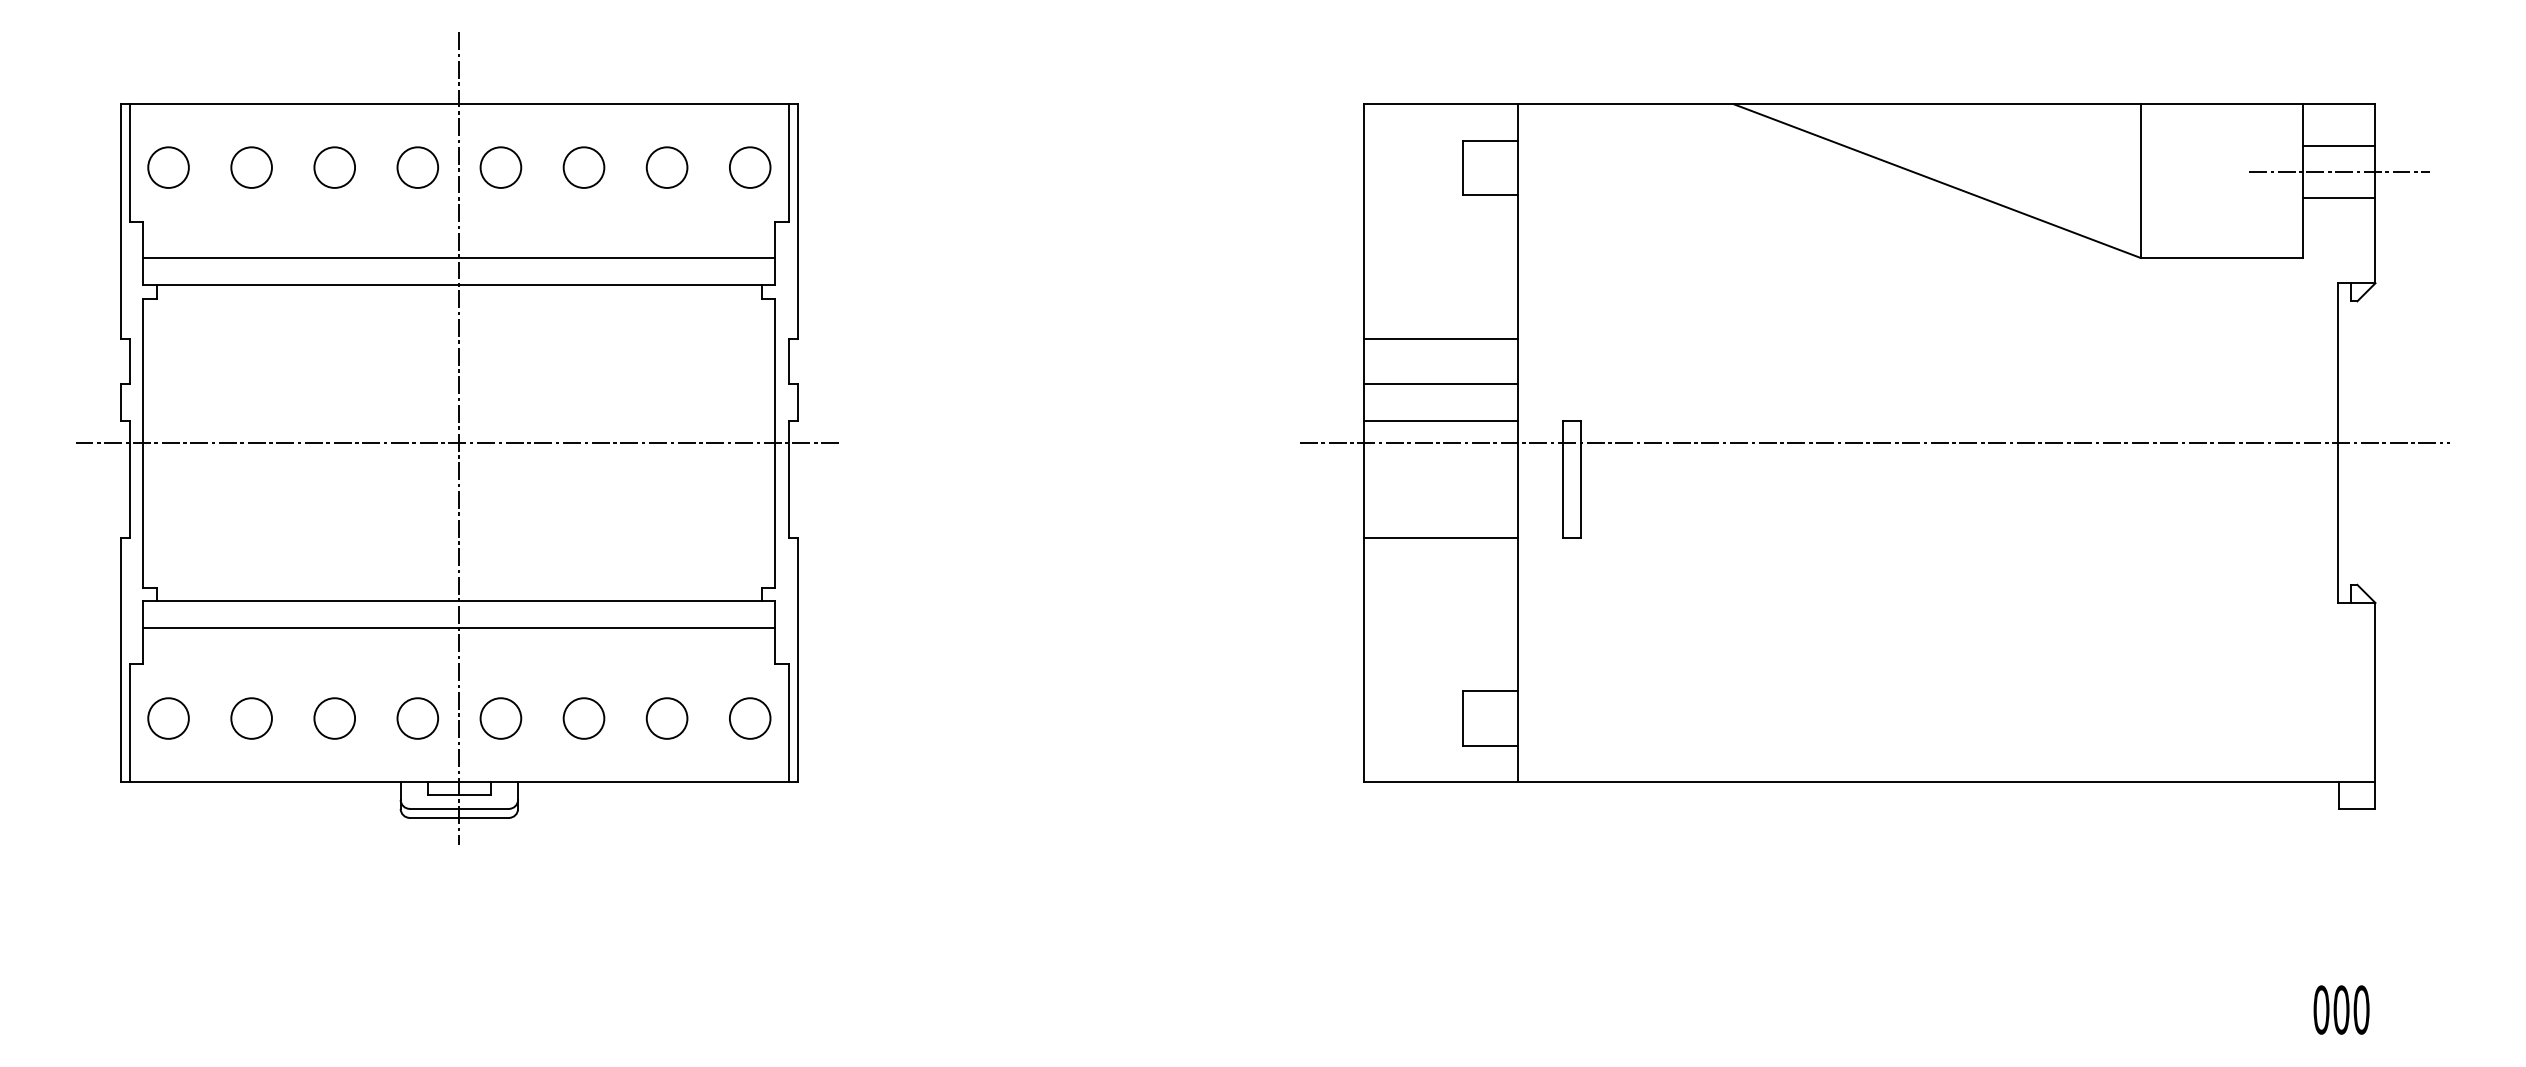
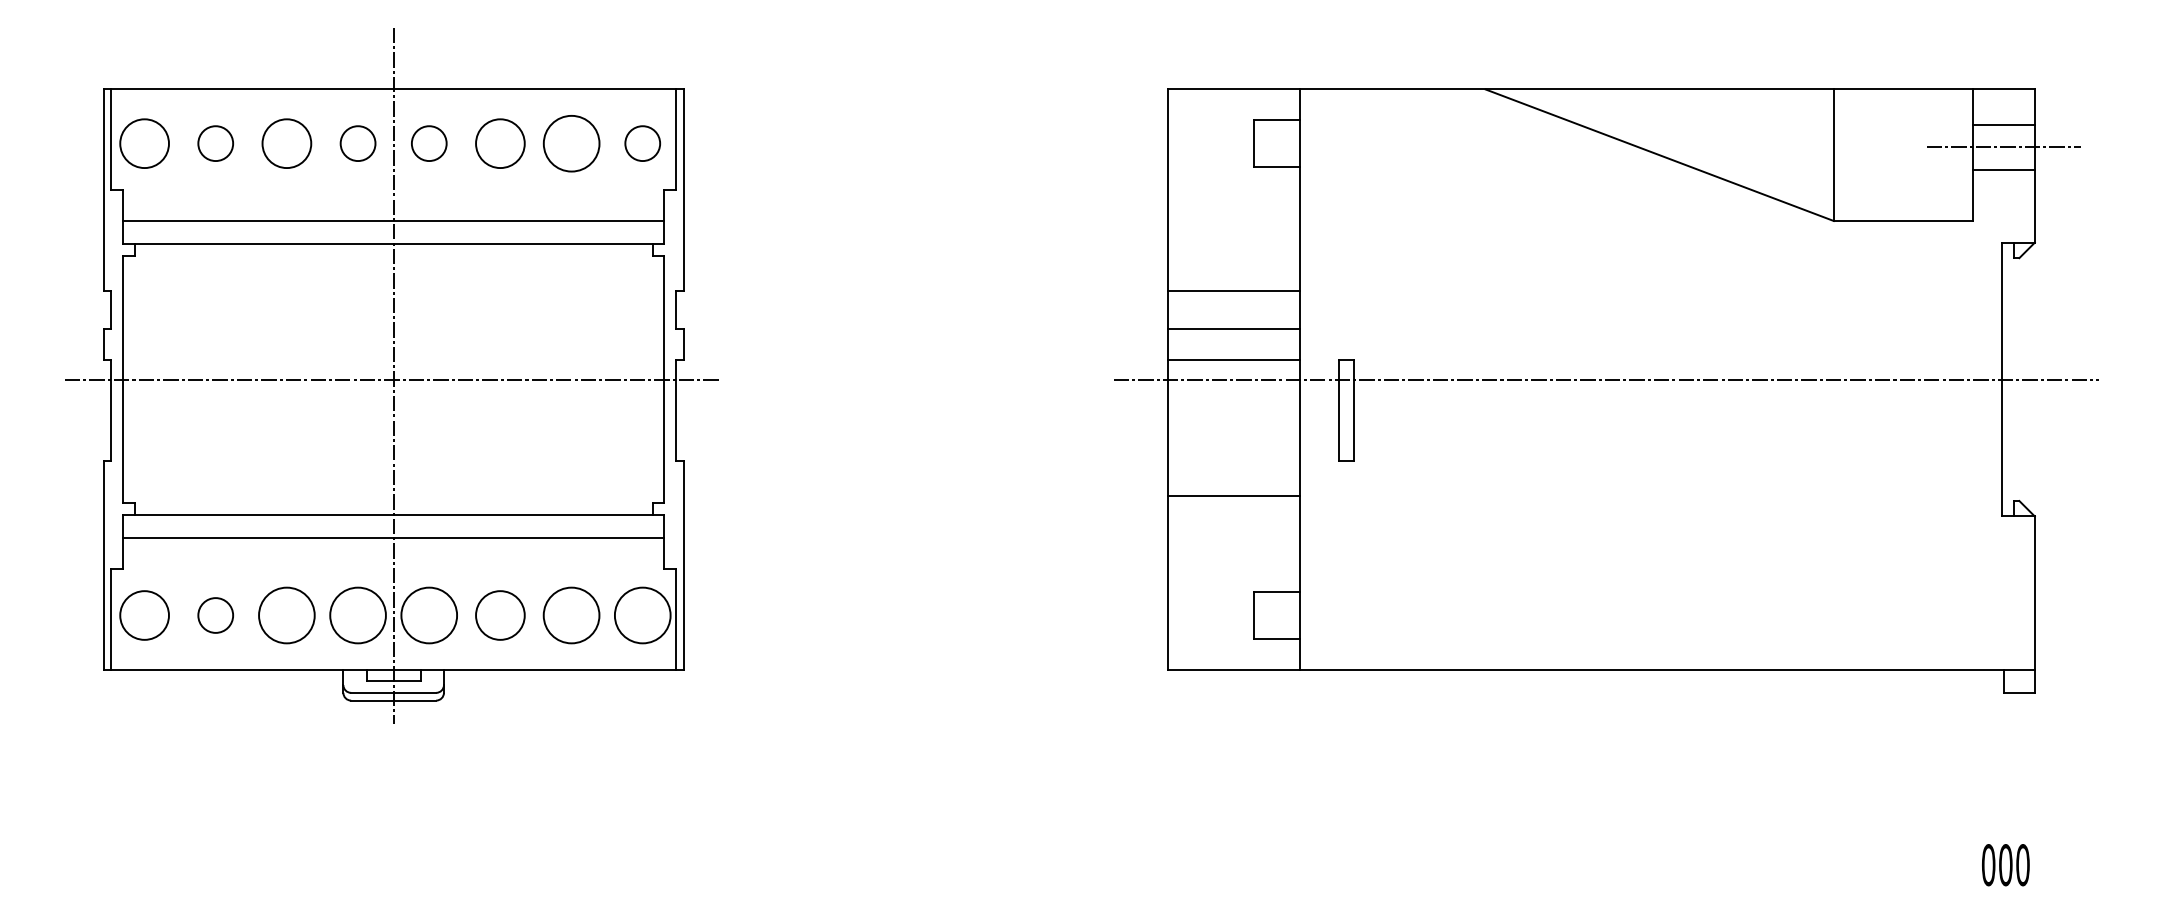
circle: (168, 167) -> (144, 143), size x1.4
circle: (334, 167) -> (286, 143), size x1.4
circle: (584, 167) -> (500, 143), size x1.4
circle: (666, 167) -> (571, 143), size x1.6
line: (1439, 537) -> (1233, 495), moved
circle: (168, 718) -> (144, 615), size x1.4
circle: (334, 718) -> (286, 615), size x1.6
circle: (417, 718) -> (357, 615), size x1.6
circle: (500, 718) -> (428, 615), size x1.6
circle: (584, 718) -> (500, 615), size x1.4
circle: (666, 718) -> (571, 615), size x1.6
circle: (749, 718) -> (642, 615), size x1.6

